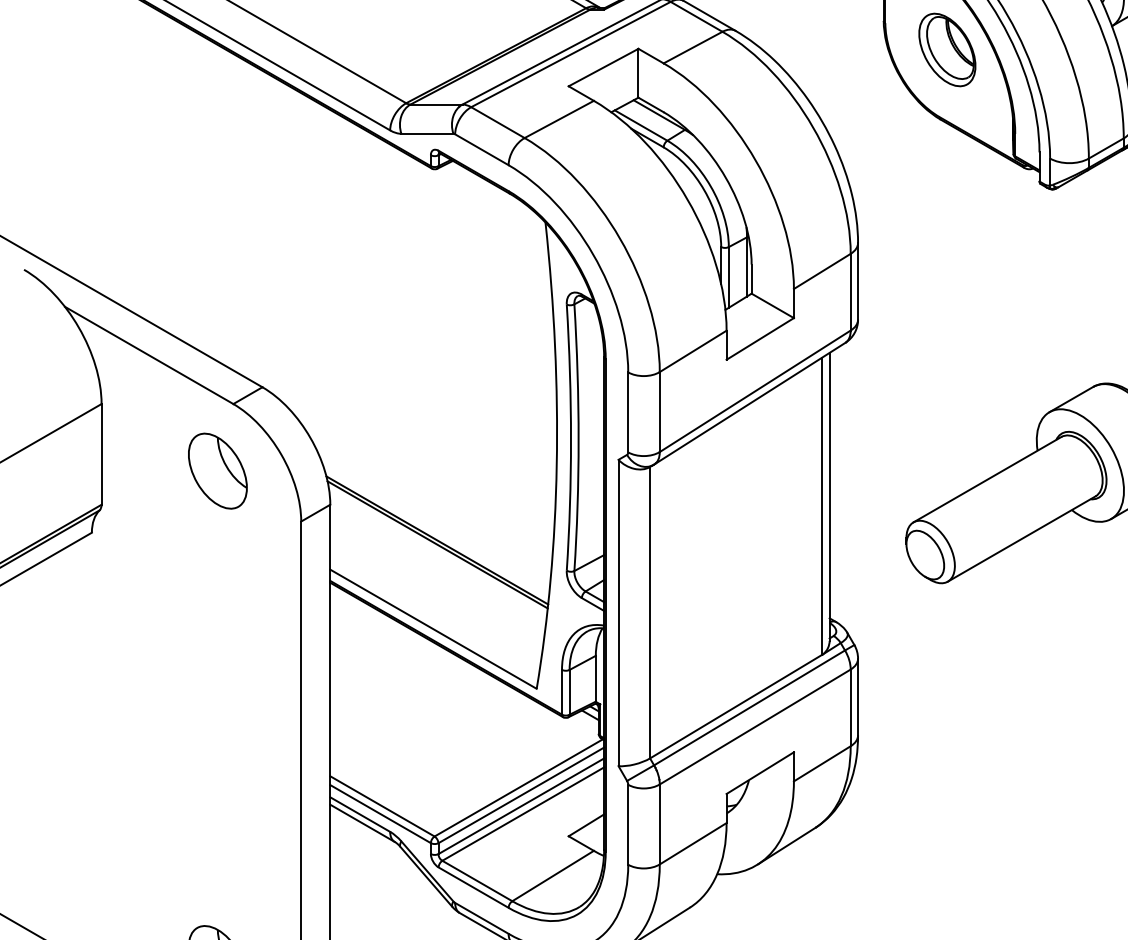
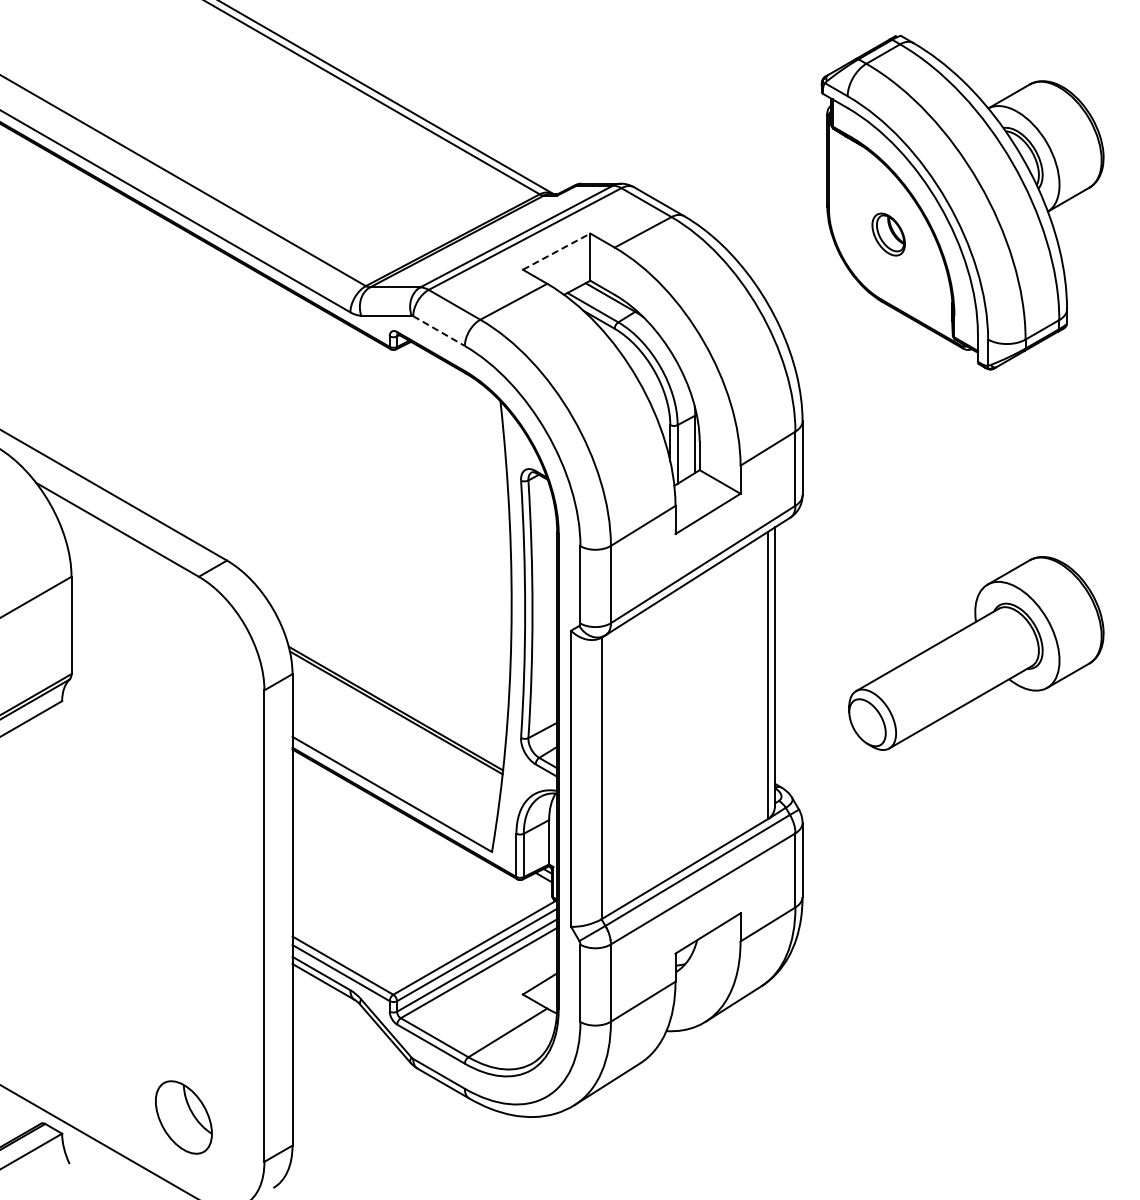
part: (947, 49) -> (888, 234), size x0.6
line: (604, 67) -> (557, 251), solid -> dashed
line: (482, 150) -> (439, 331), solid -> dashed
part: (217, 470) -> (183, 641), removed

